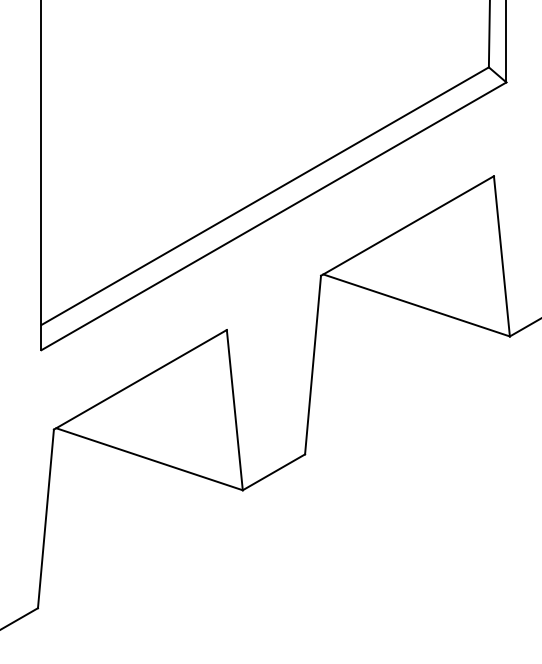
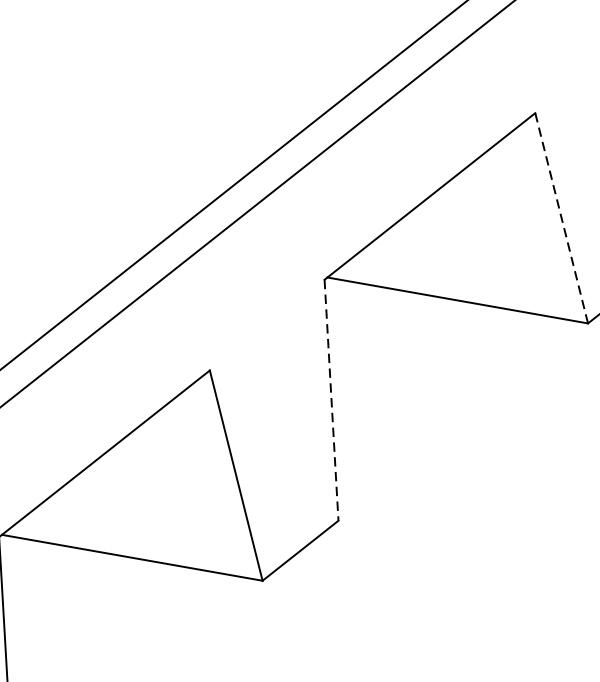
line: (501, 256) -> (561, 218), solid -> dashed
line: (313, 365) -> (332, 400), solid -> dashed

